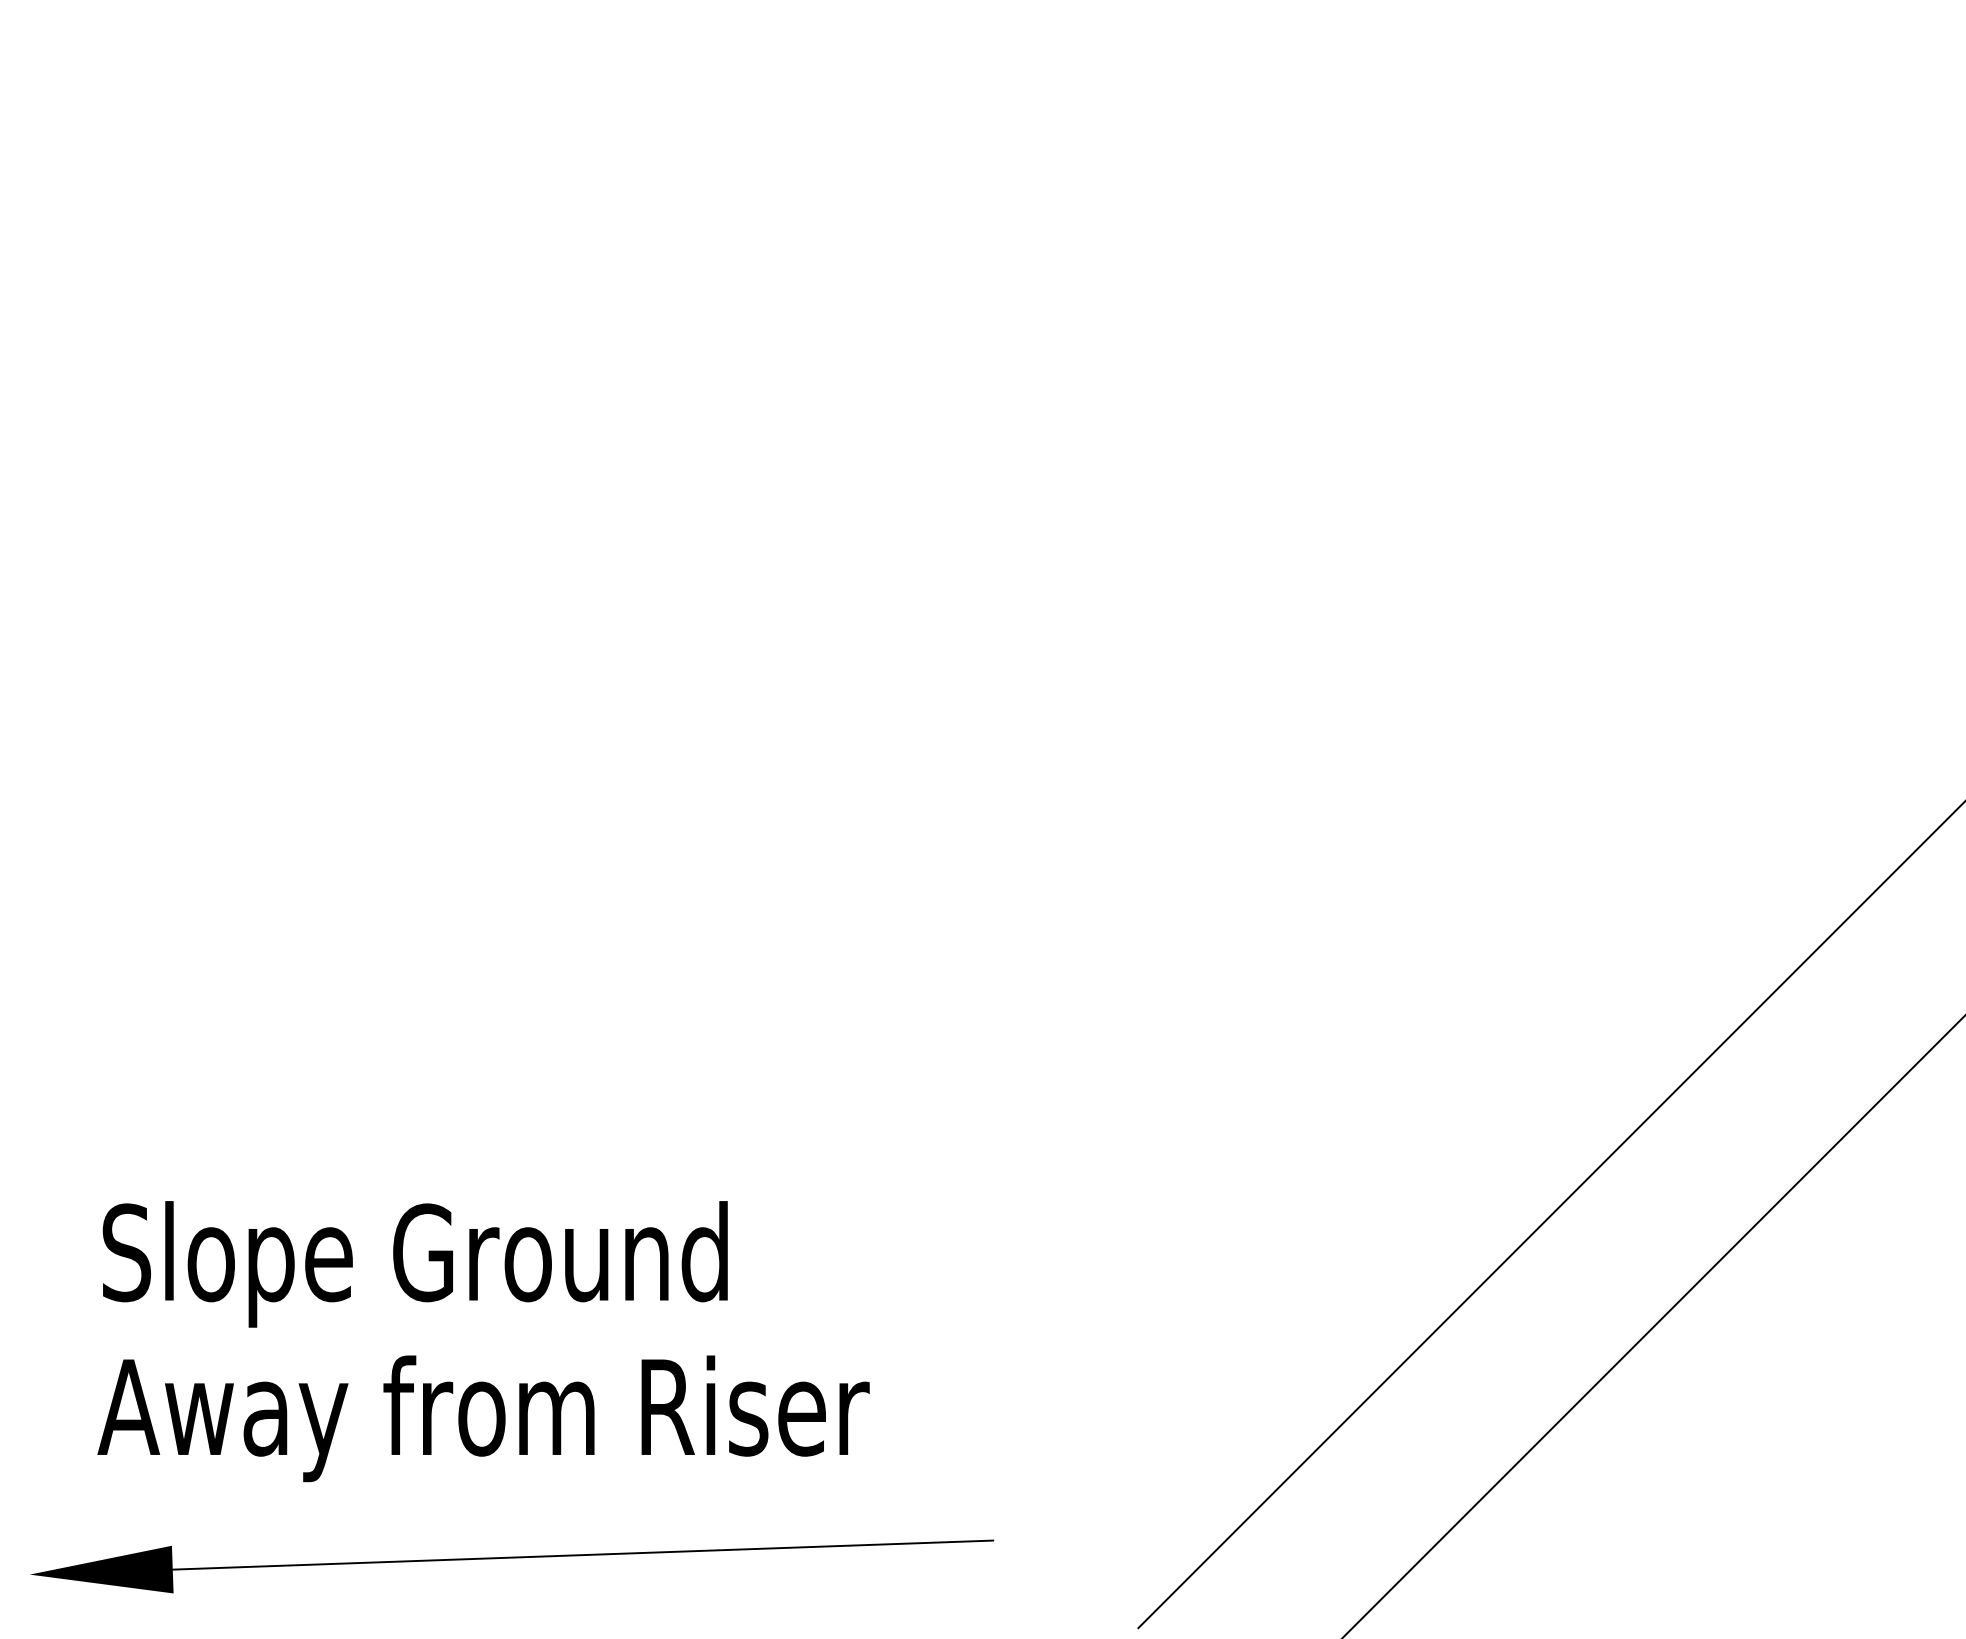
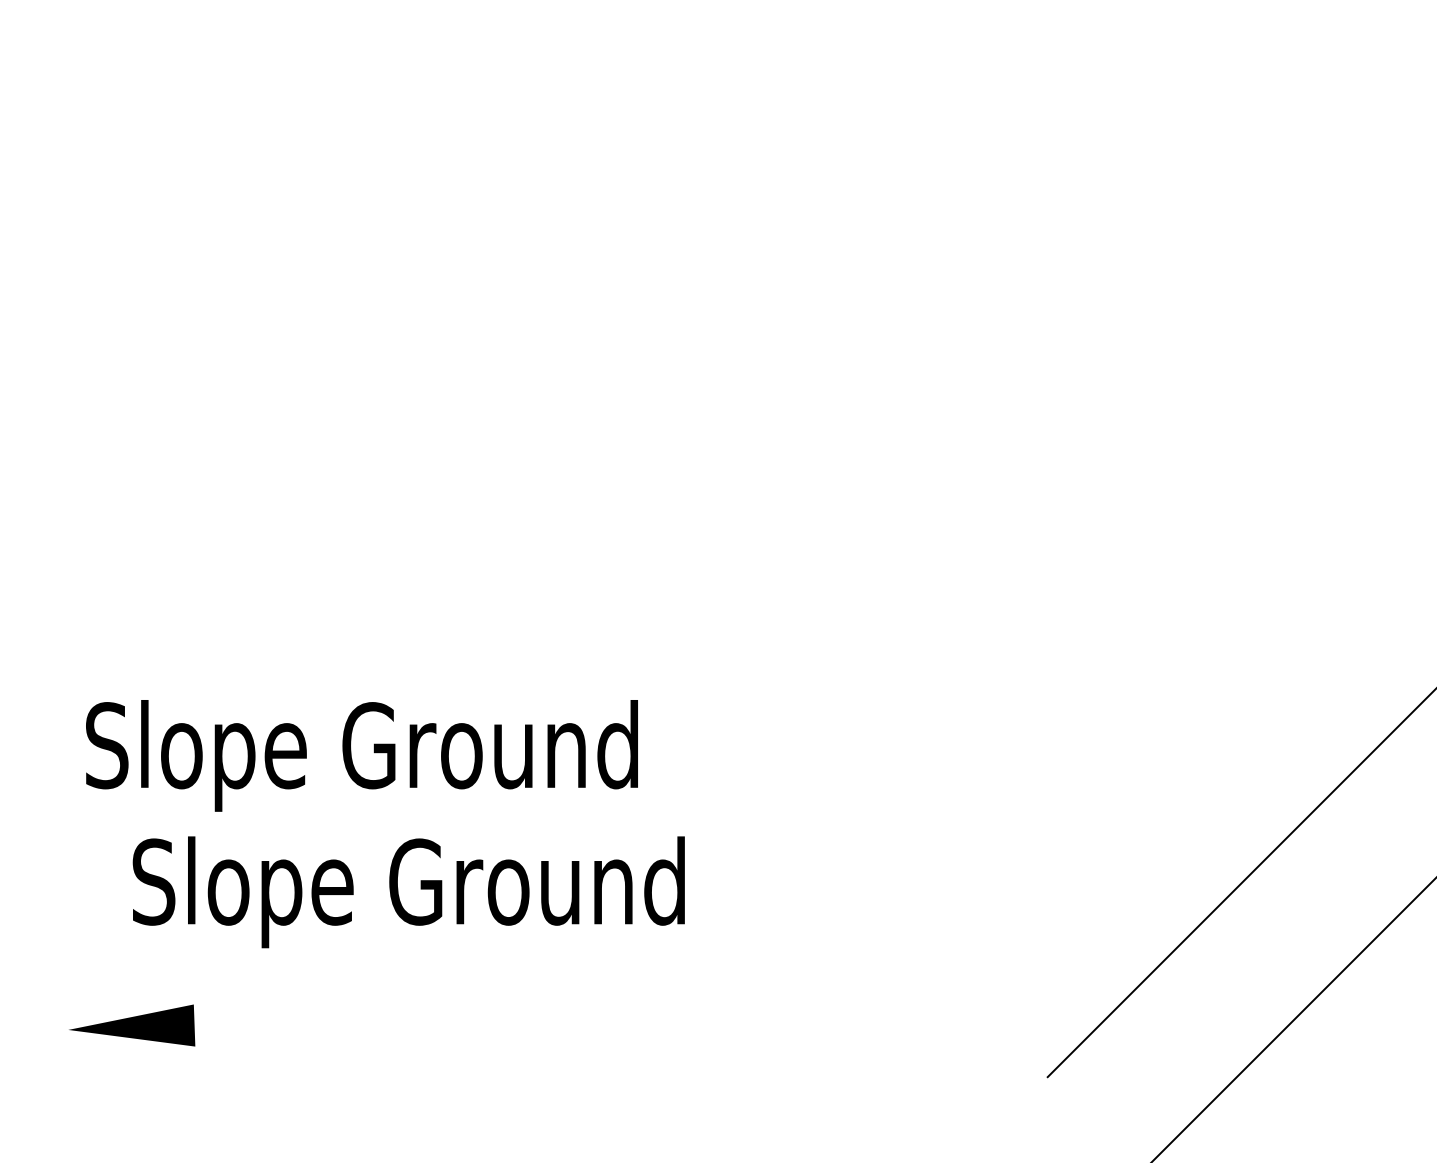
text: (414, 1264) -> (361, 755), moved
text: (483, 1418) -> (469, 892), Away from Riser -> Slope Ground
line: (582, 1554) -> (556, 1012), removed

